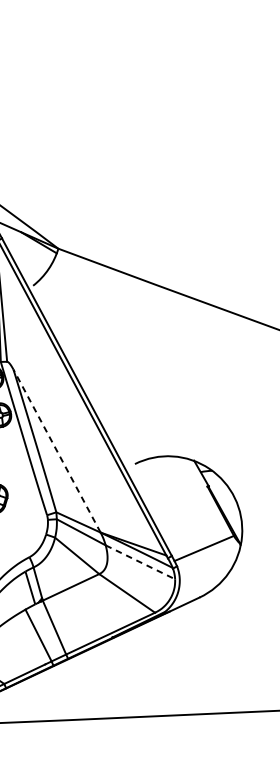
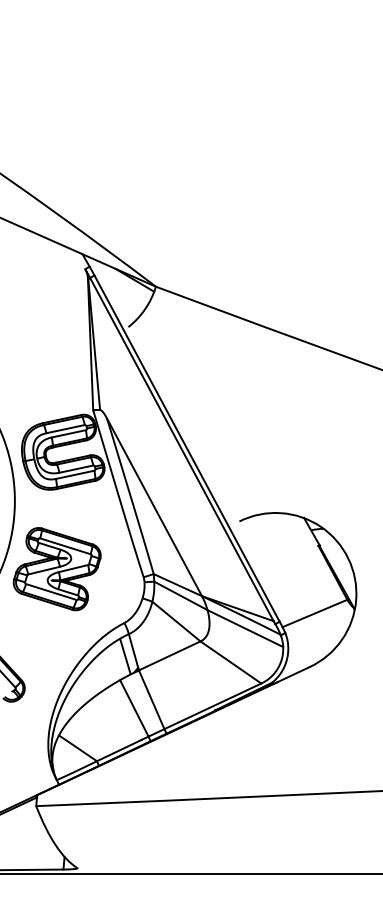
line: (57, 451) -> (154, 507), dashed -> solid
line: (140, 562) -> (245, 628), dashed -> solid

